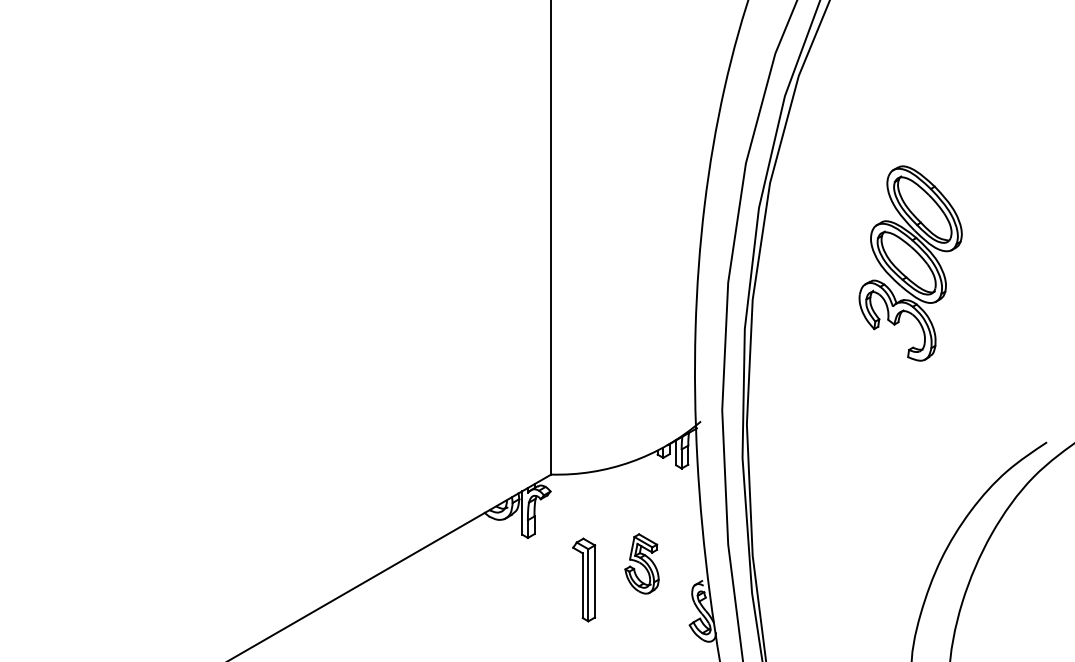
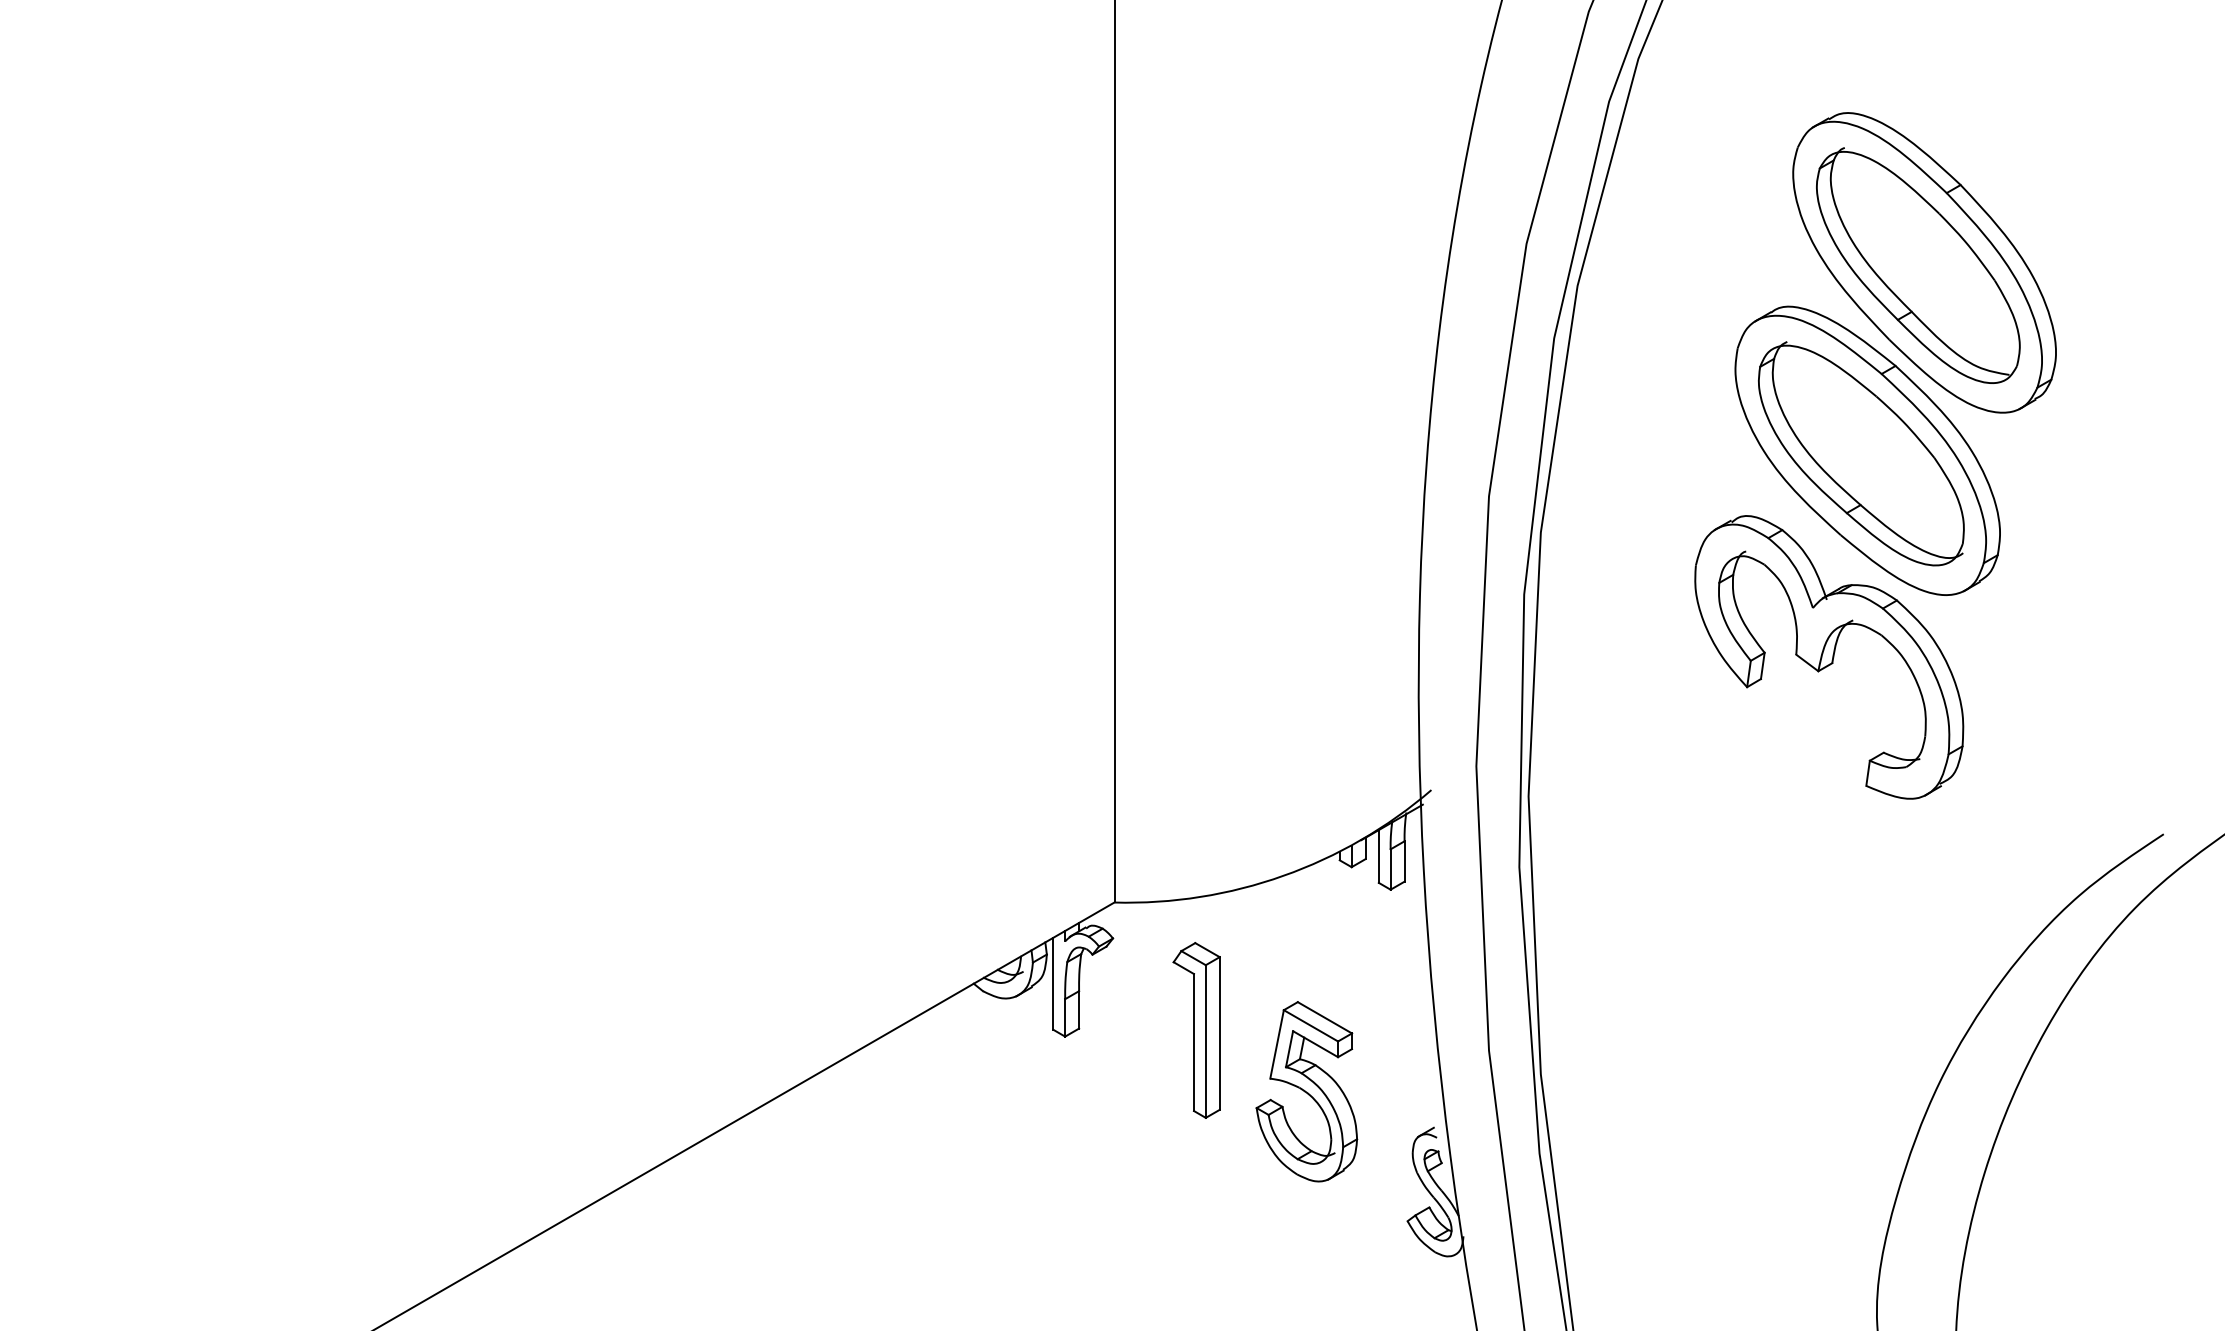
part: (910, 263) -> (1874, 455), size x1.67
part: (641, 563) -> (1305, 1090), size x1.43
part: (584, 579) -> (1197, 1029), moved

